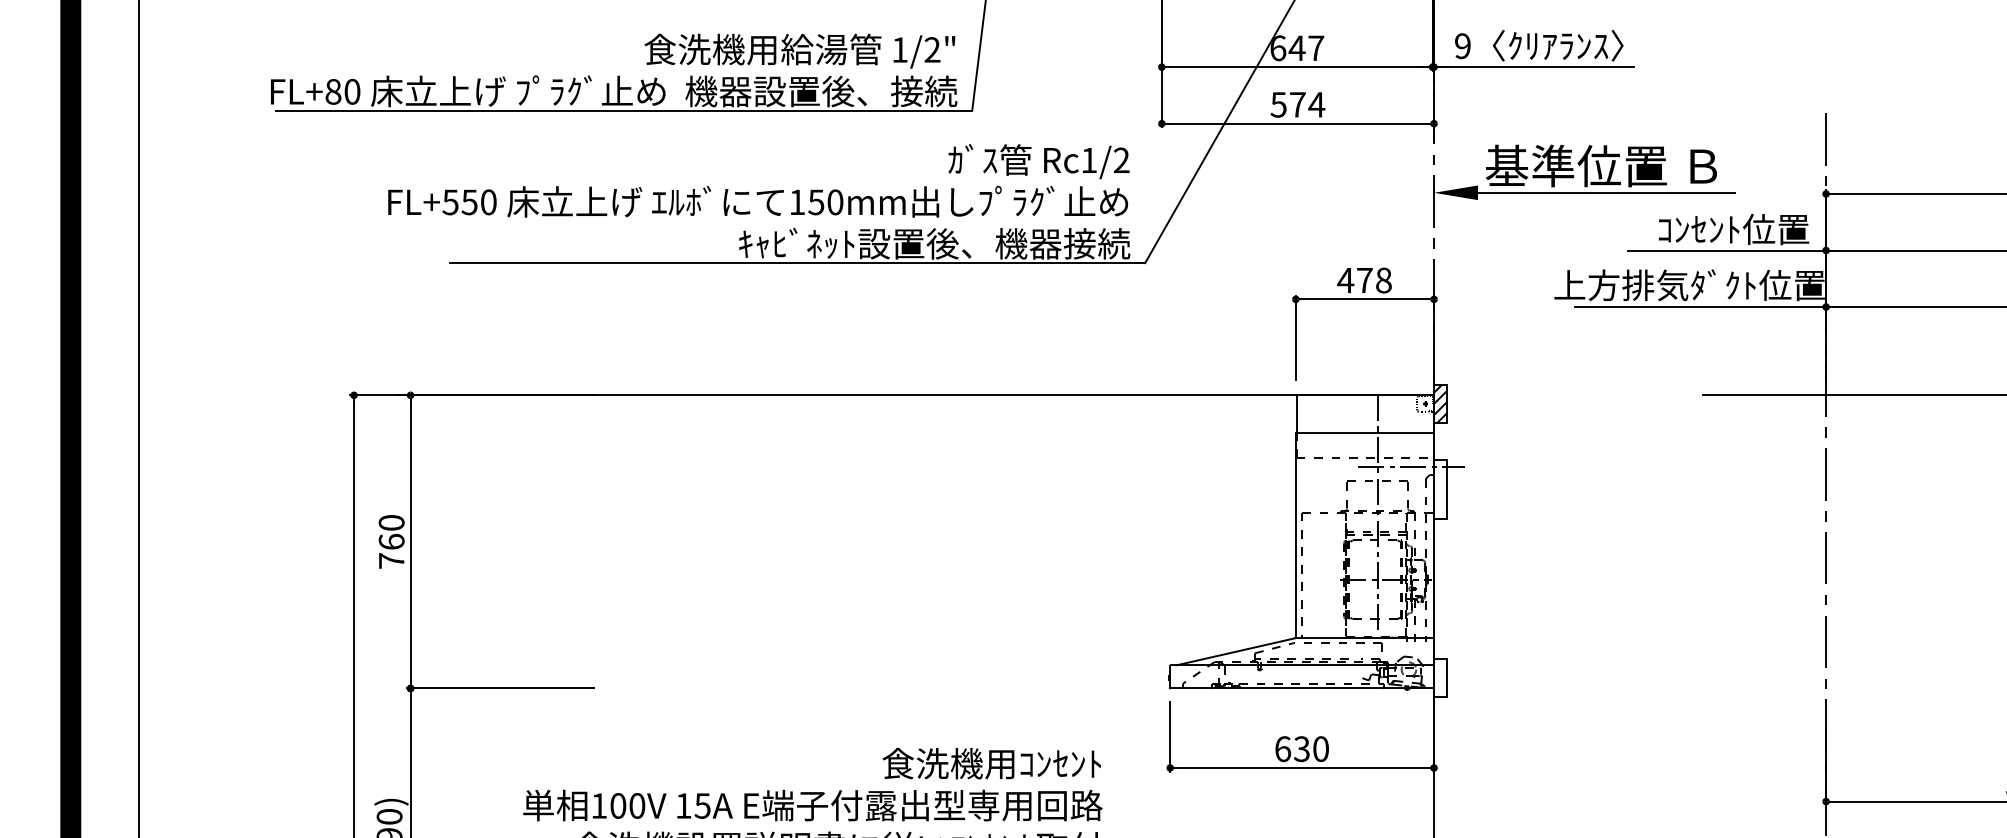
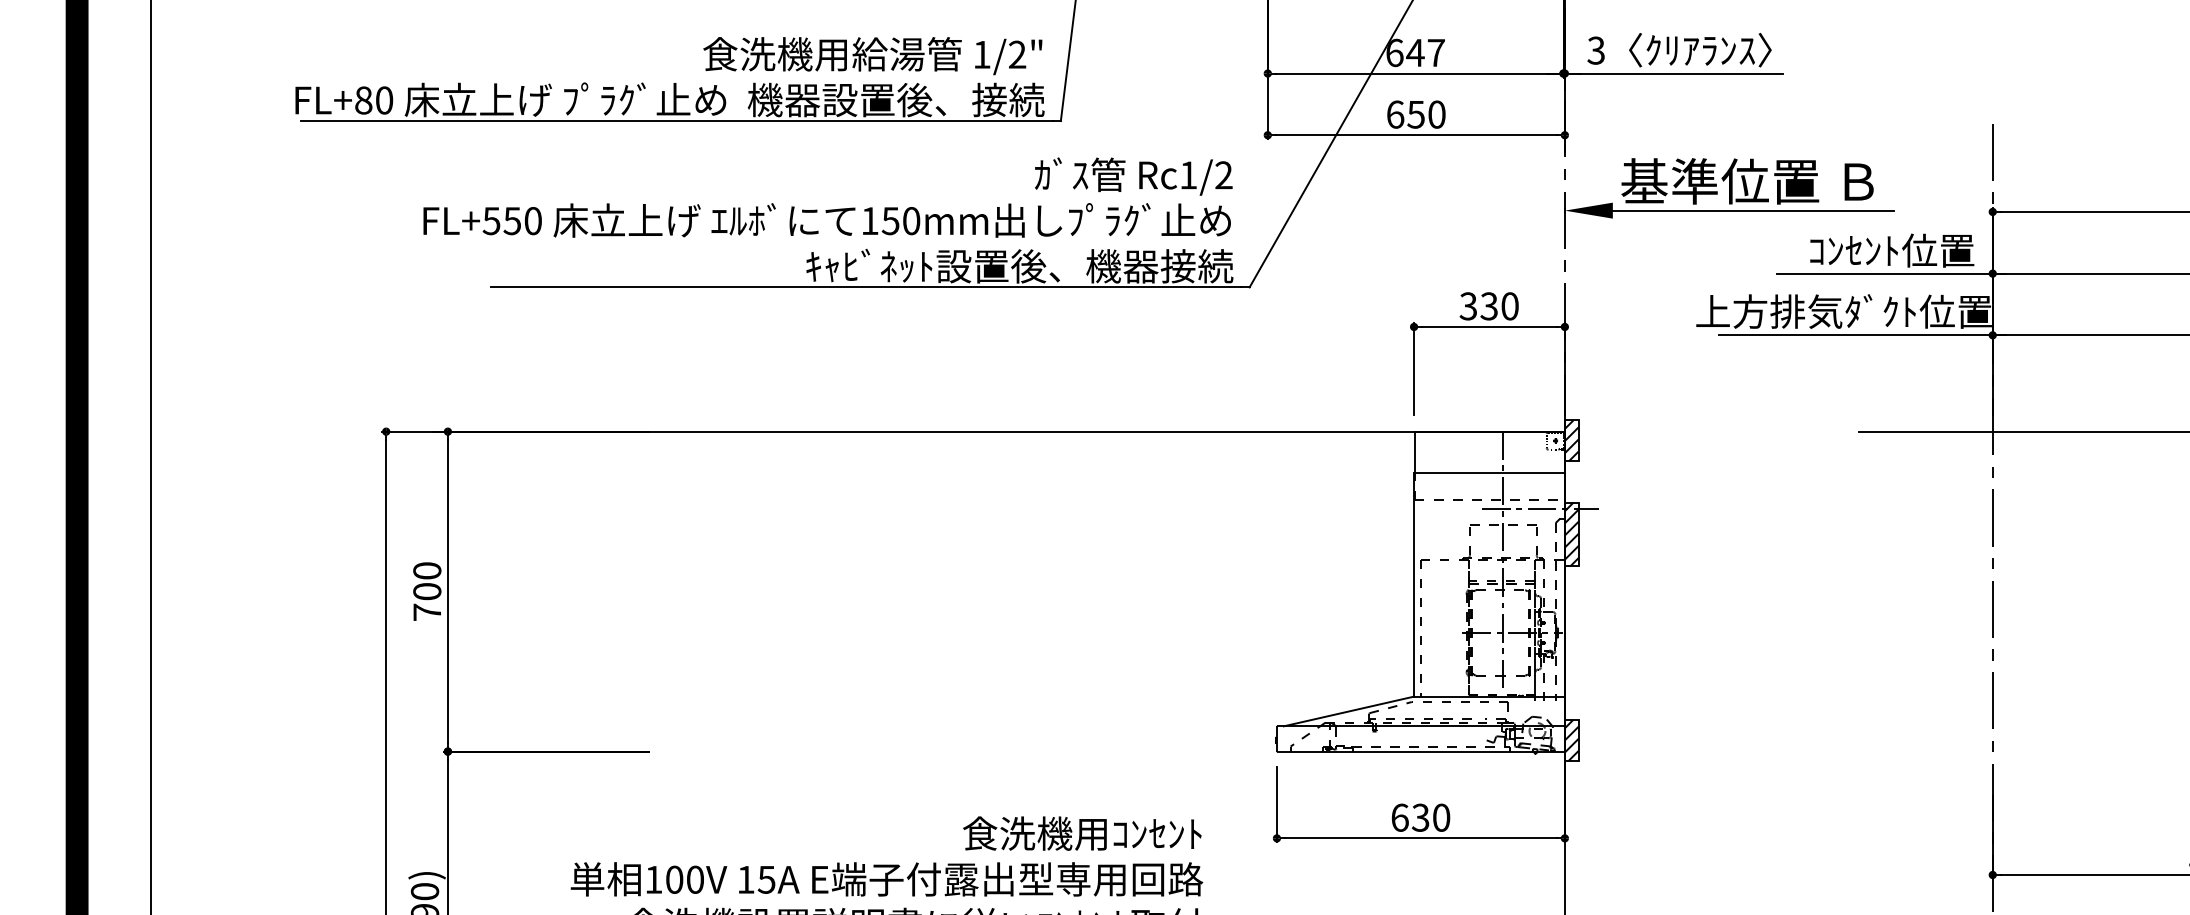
text: (1462, 46) -> (1595, 50), 9 -> 3
text: (1298, 104) -> (1416, 114), 574 -> 650
text: (1364, 280) -> (1488, 306), 478 -> 330
hatch: (1440, 489) -> (1571, 534), added
text: (391, 541) -> (427, 591), 760 -> 700
hatch: (1440, 677) -> (1571, 739), added

